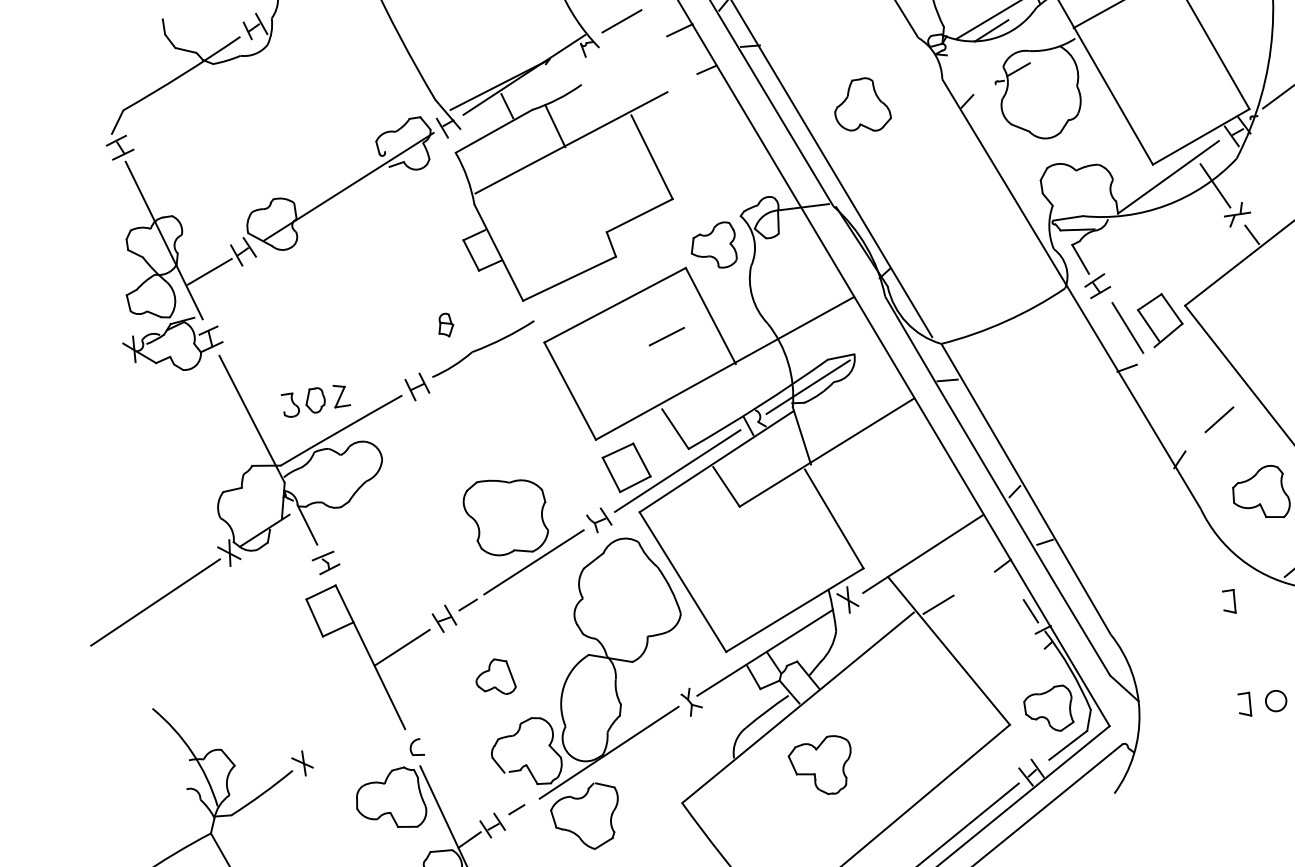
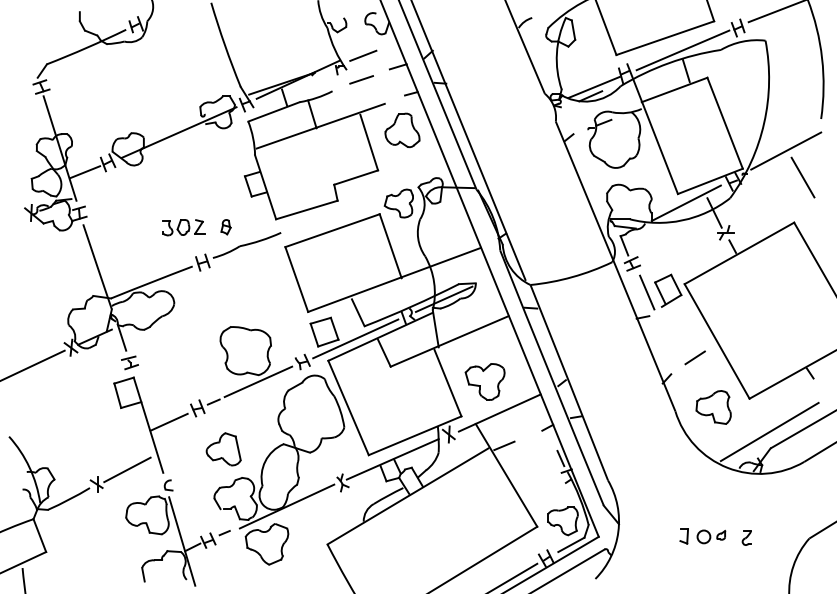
part: (861, 105) -> (402, 130), moved
line: (666, 336) -> (361, 79), moved
part: (315, 400) -> (183, 227), moved
part: (1228, 602) -> (683, 471), removed
part: (494, 677) -> (223, 449), size x1.43
line: (347, 732) -> (127, 469), added
part: (820, 766) -> (484, 381), moved

